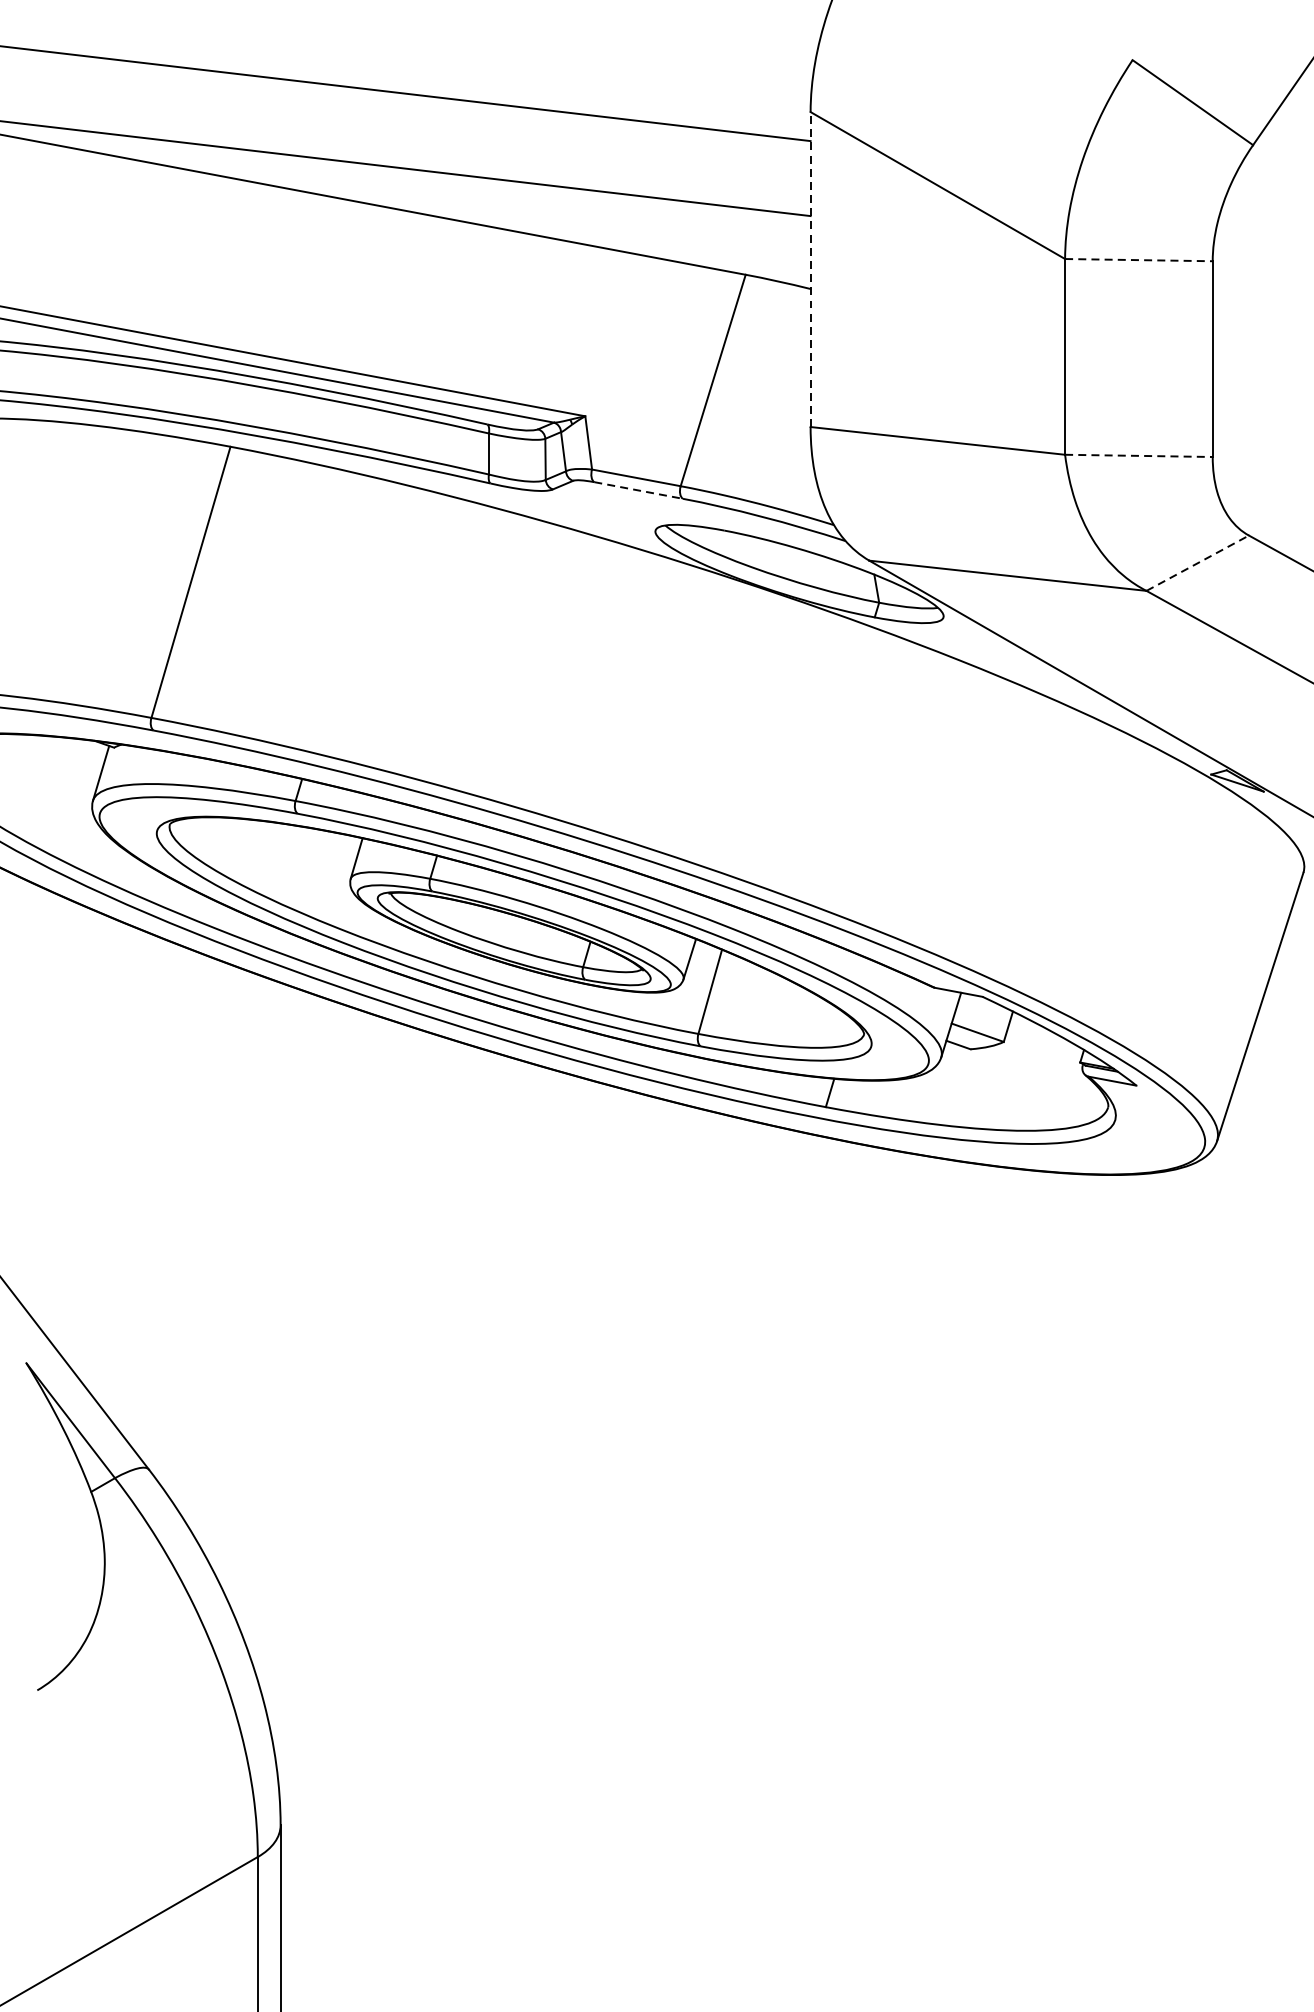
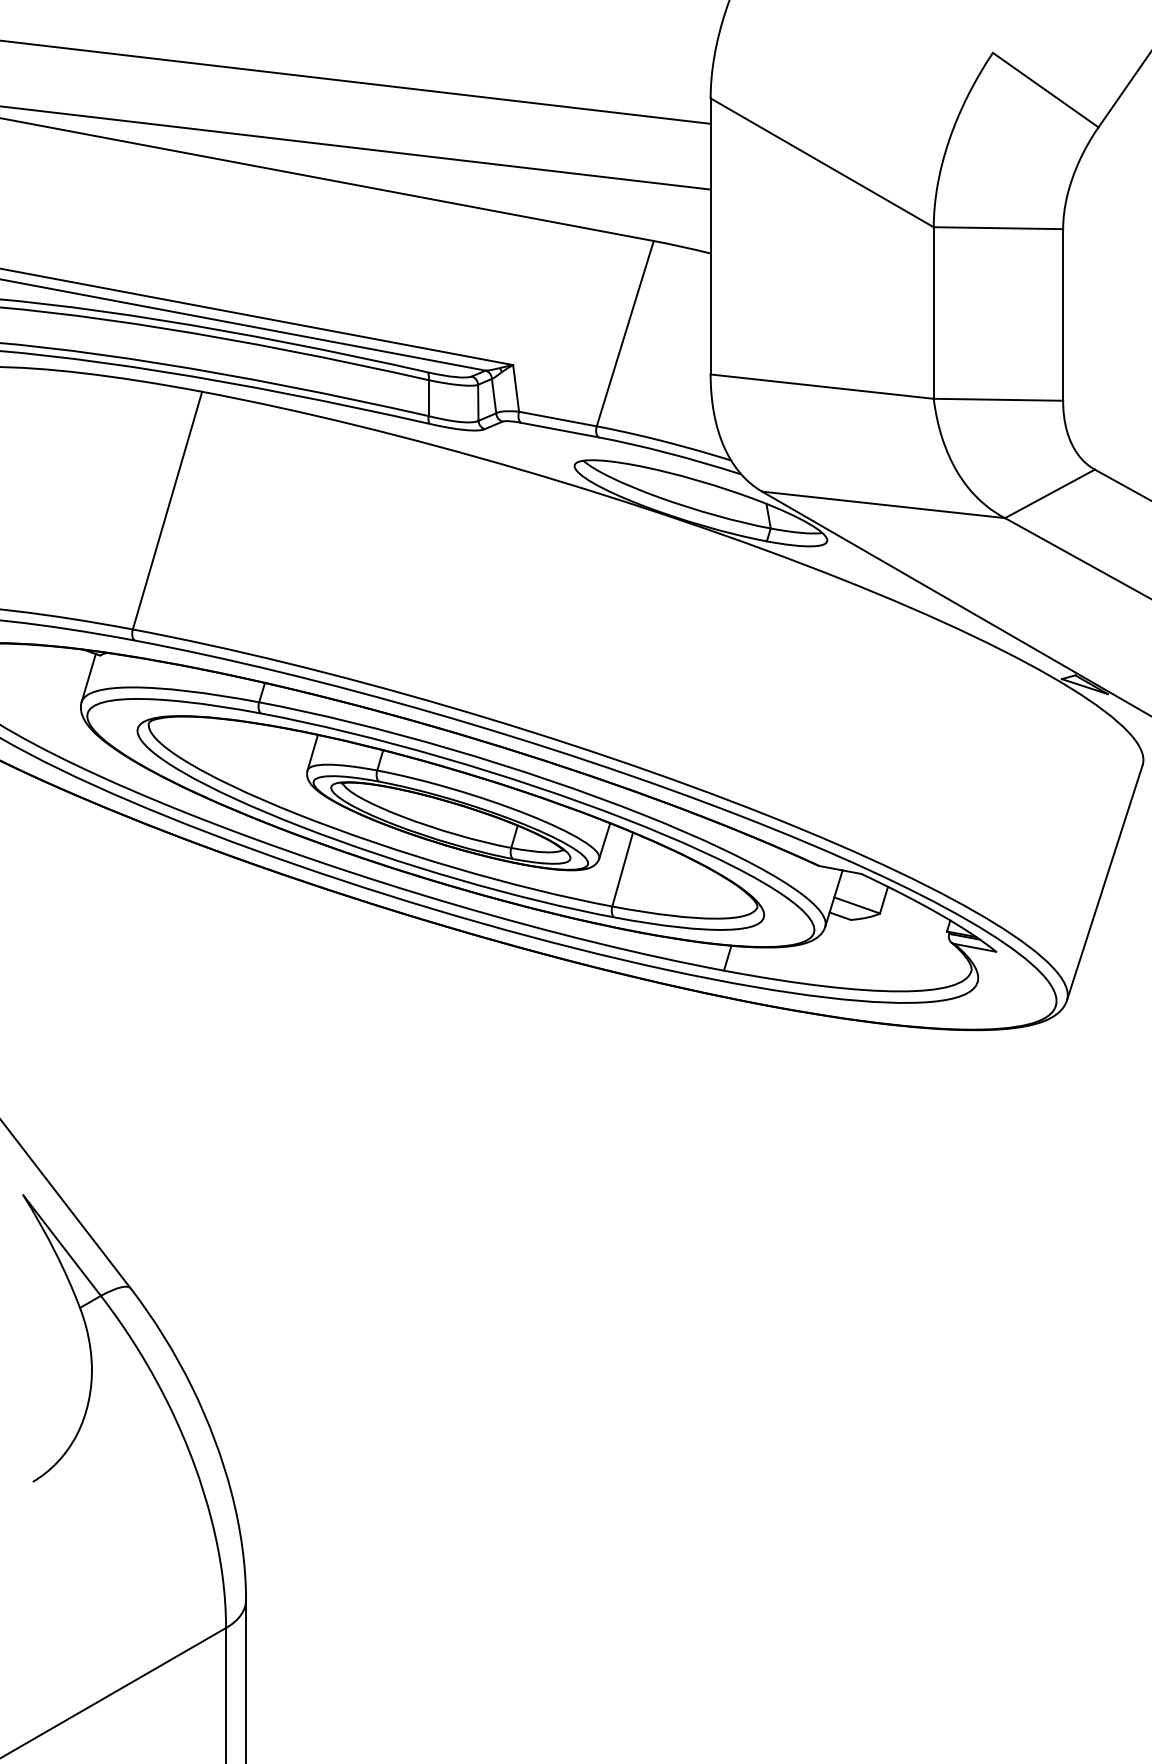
line: (1138, 260) -> (998, 228), dashed -> solid
line: (810, 268) -> (710, 235), dashed -> solid
line: (1138, 455) -> (998, 399), dashed -> solid
line: (638, 490) -> (559, 430), dashed -> solid
line: (1198, 562) -> (1050, 493), dashed -> solid

